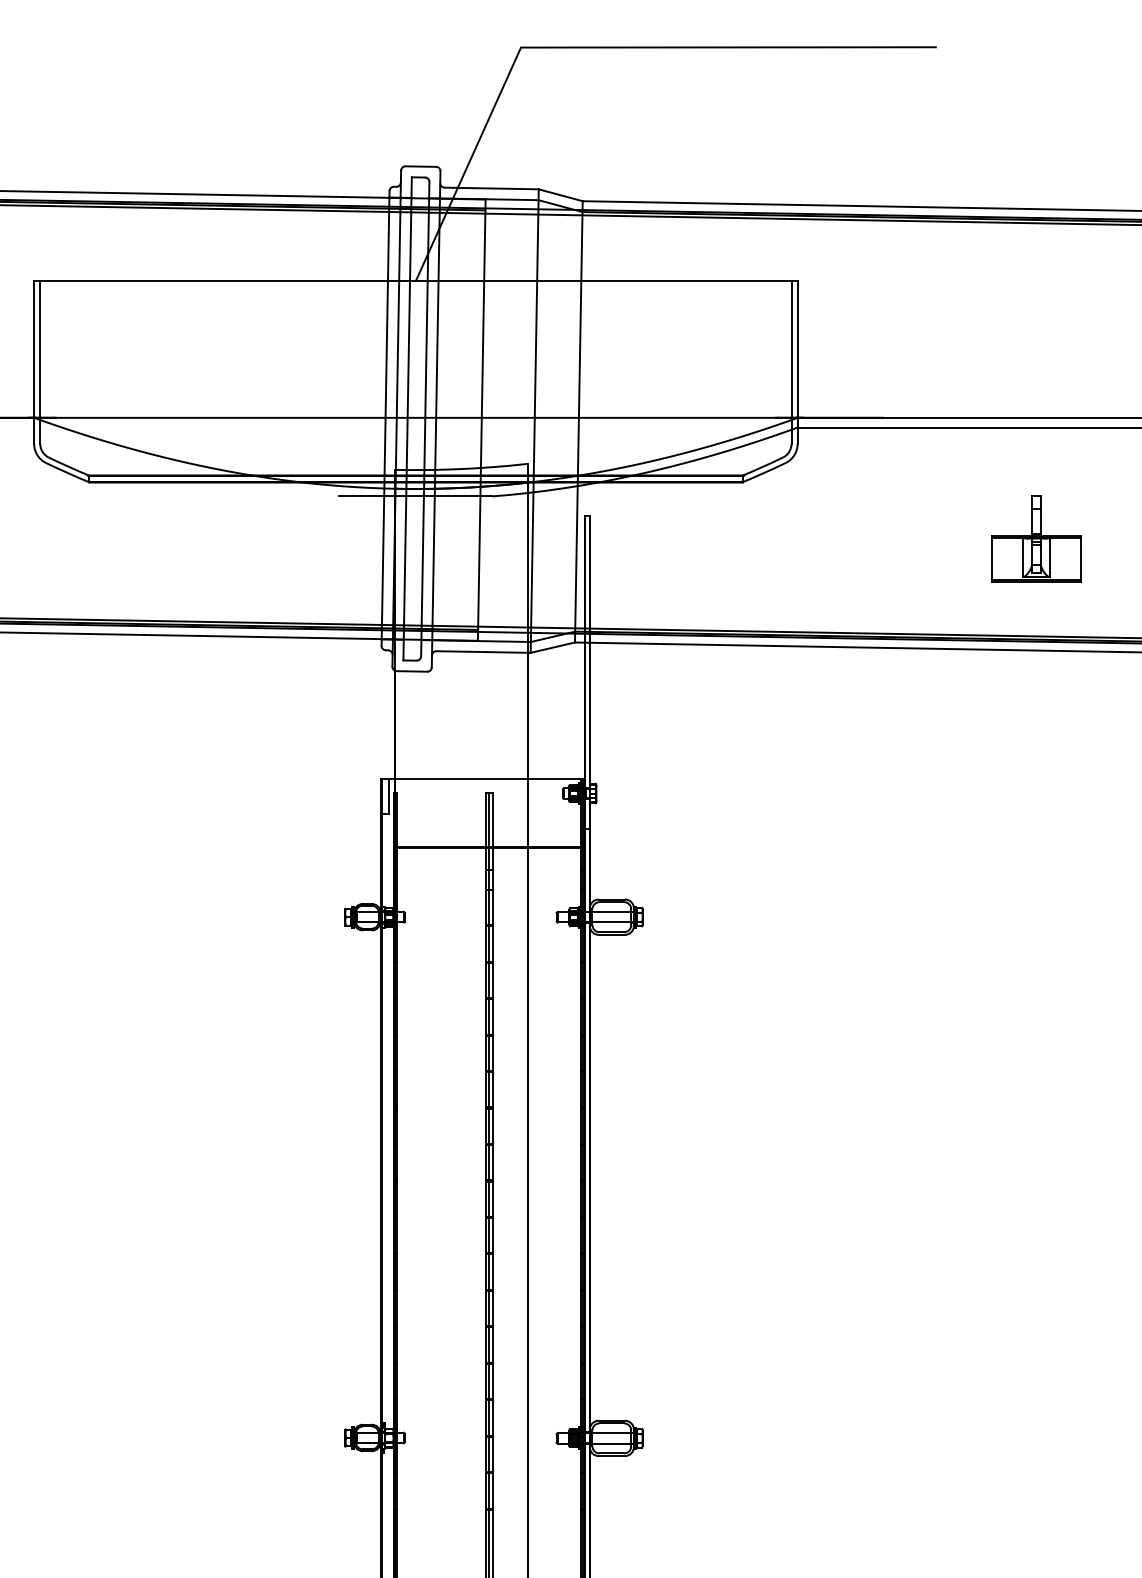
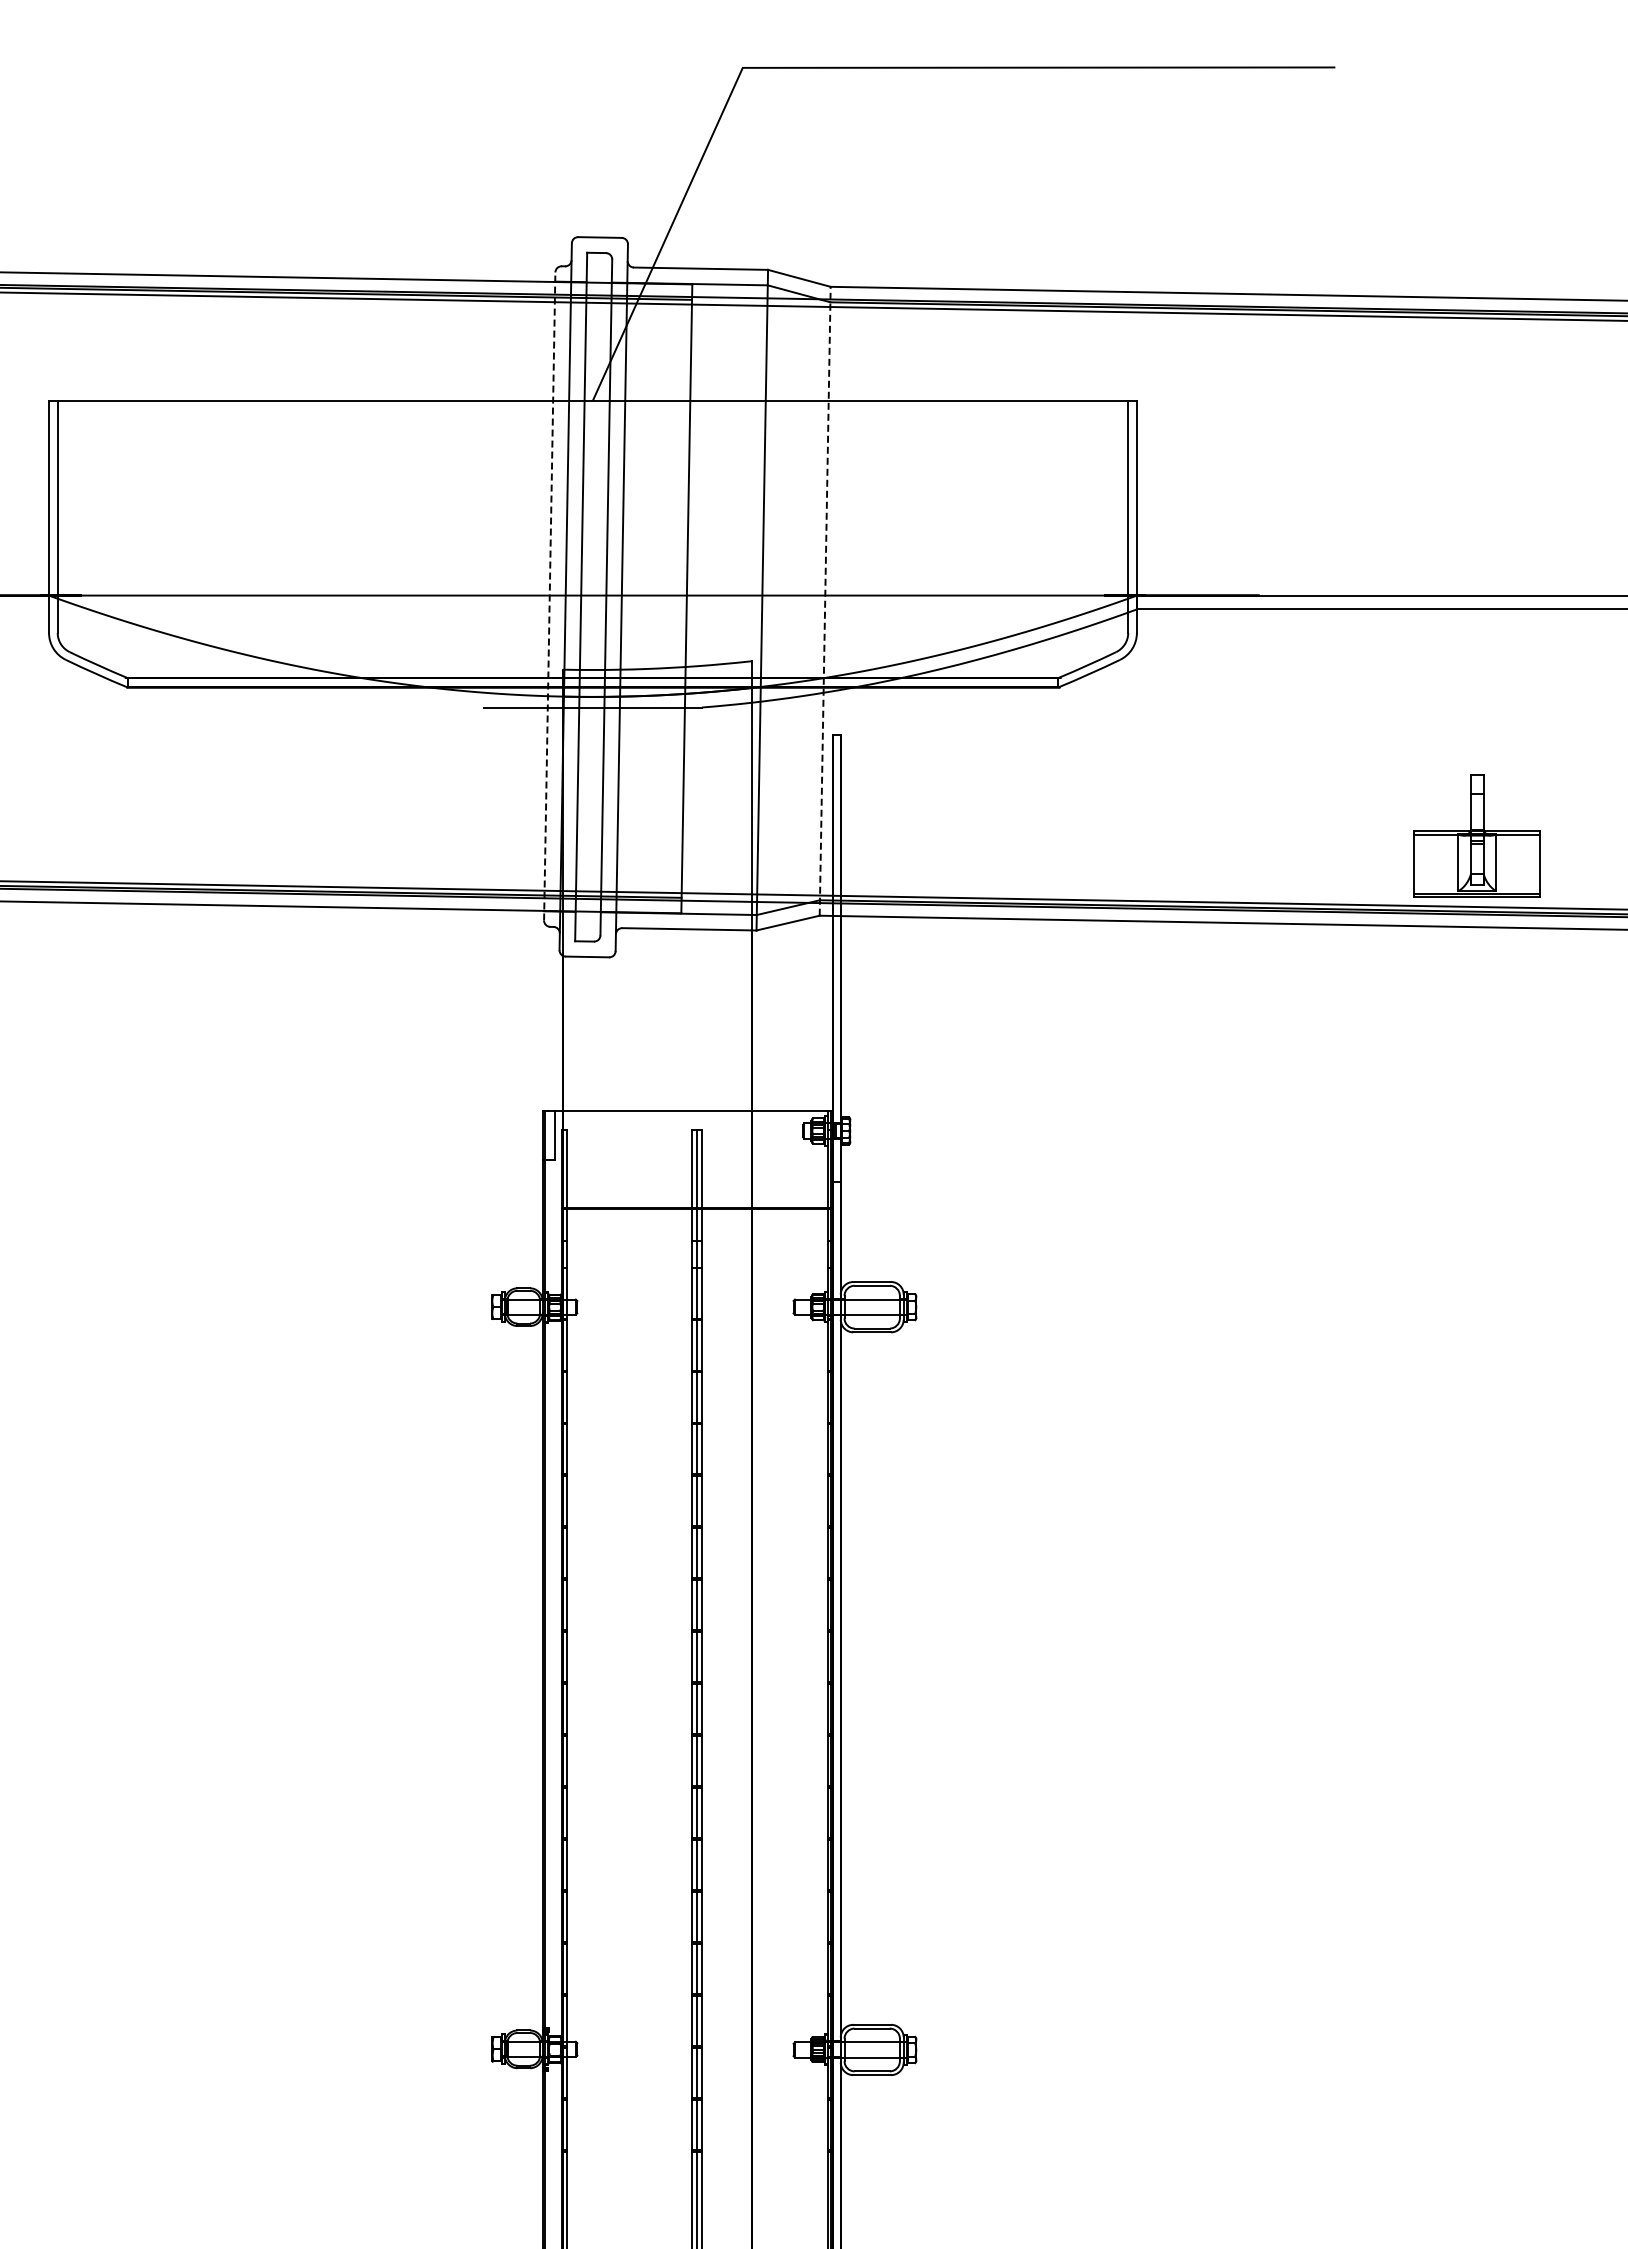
line: (385, 417) -> (549, 595), solid -> dashed
line: (579, 421) -> (825, 600), solid -> dashed
part: (1035, 538) -> (1476, 835), moved

